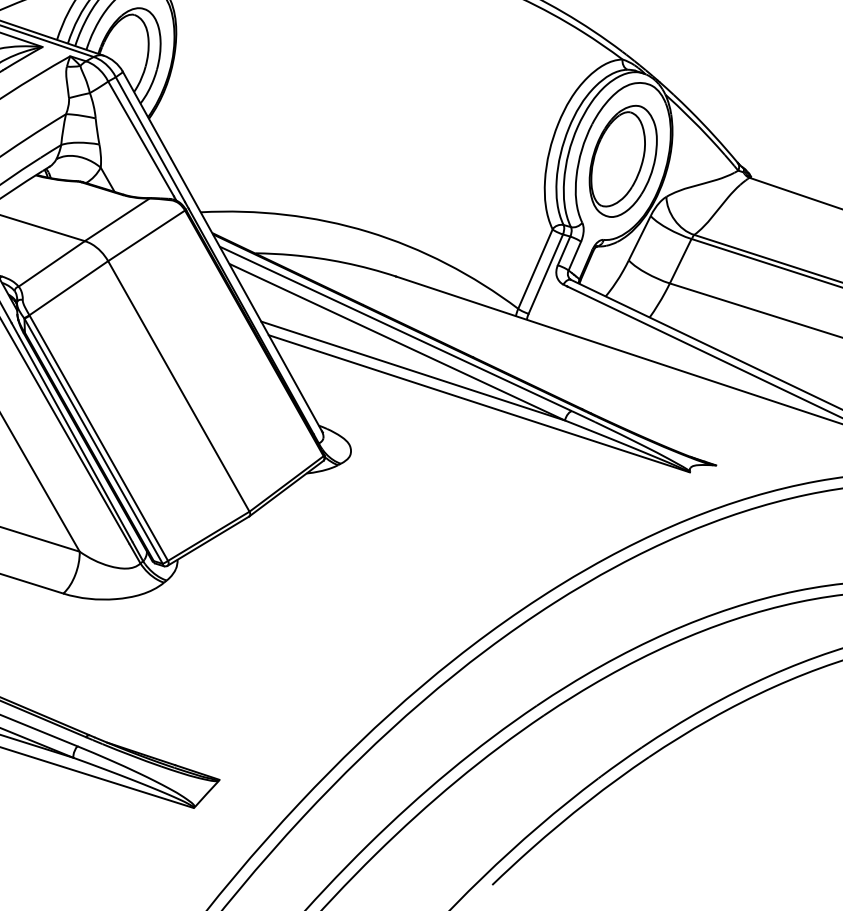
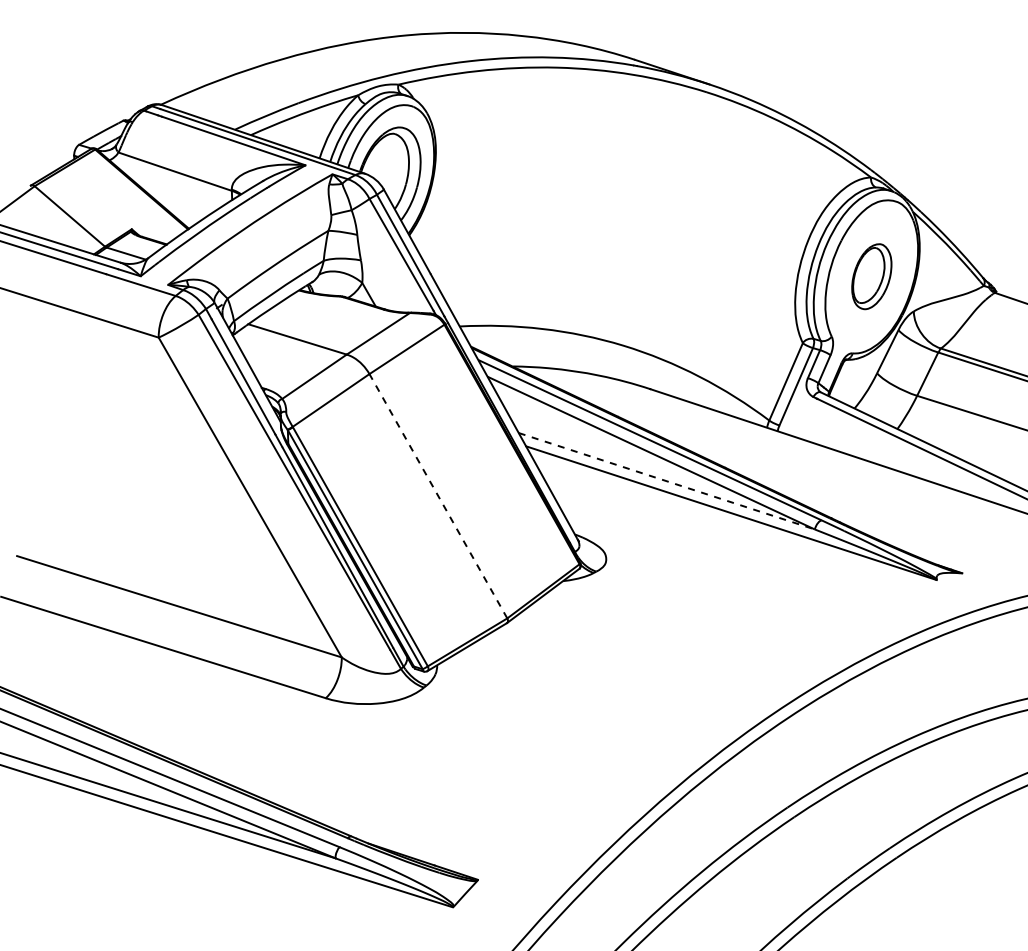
part: (623, 161) -> (871, 276), size x0.6
line: (412, 371) -> (666, 481), solid -> dashed
line: (178, 385) -> (438, 495), solid -> dashed

